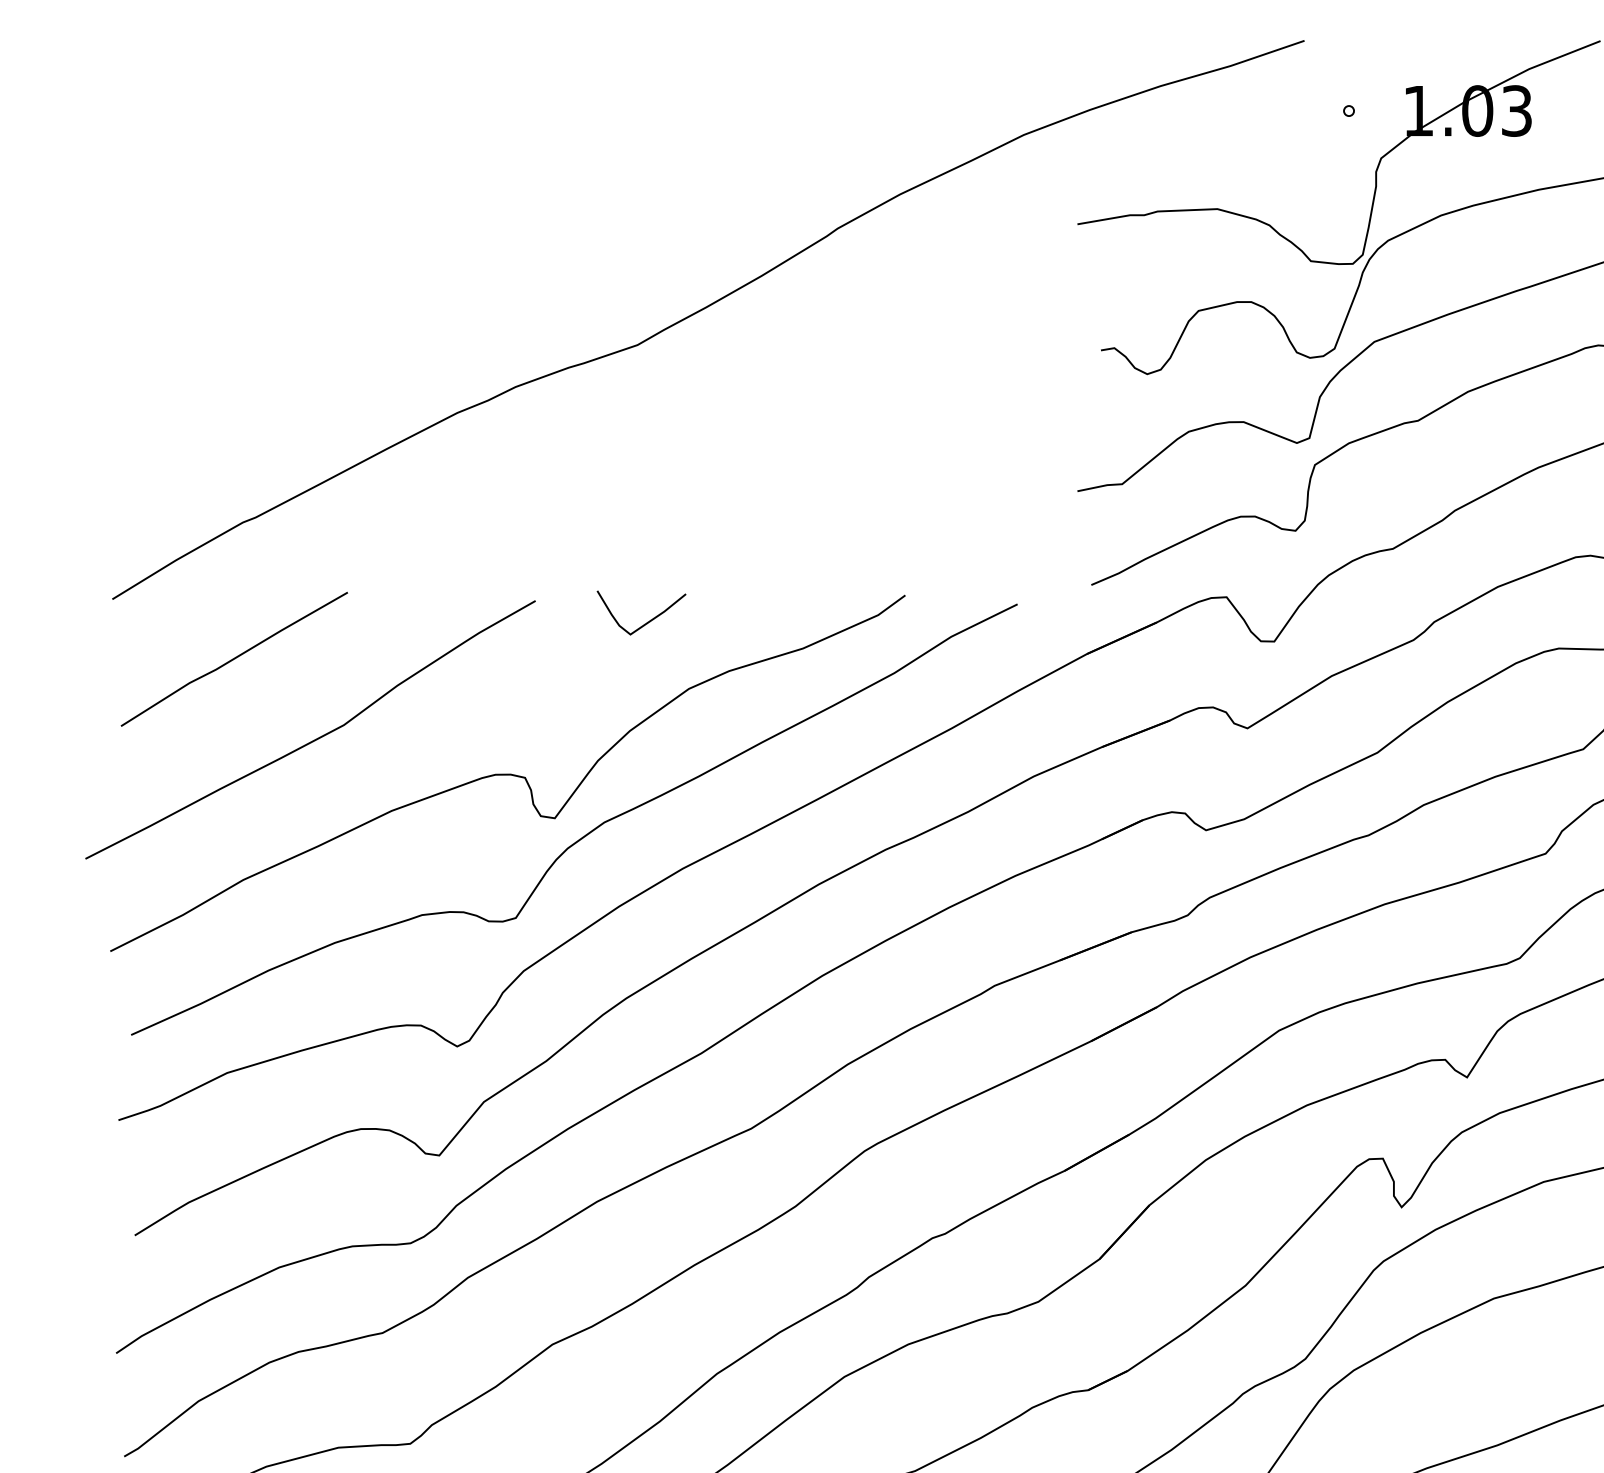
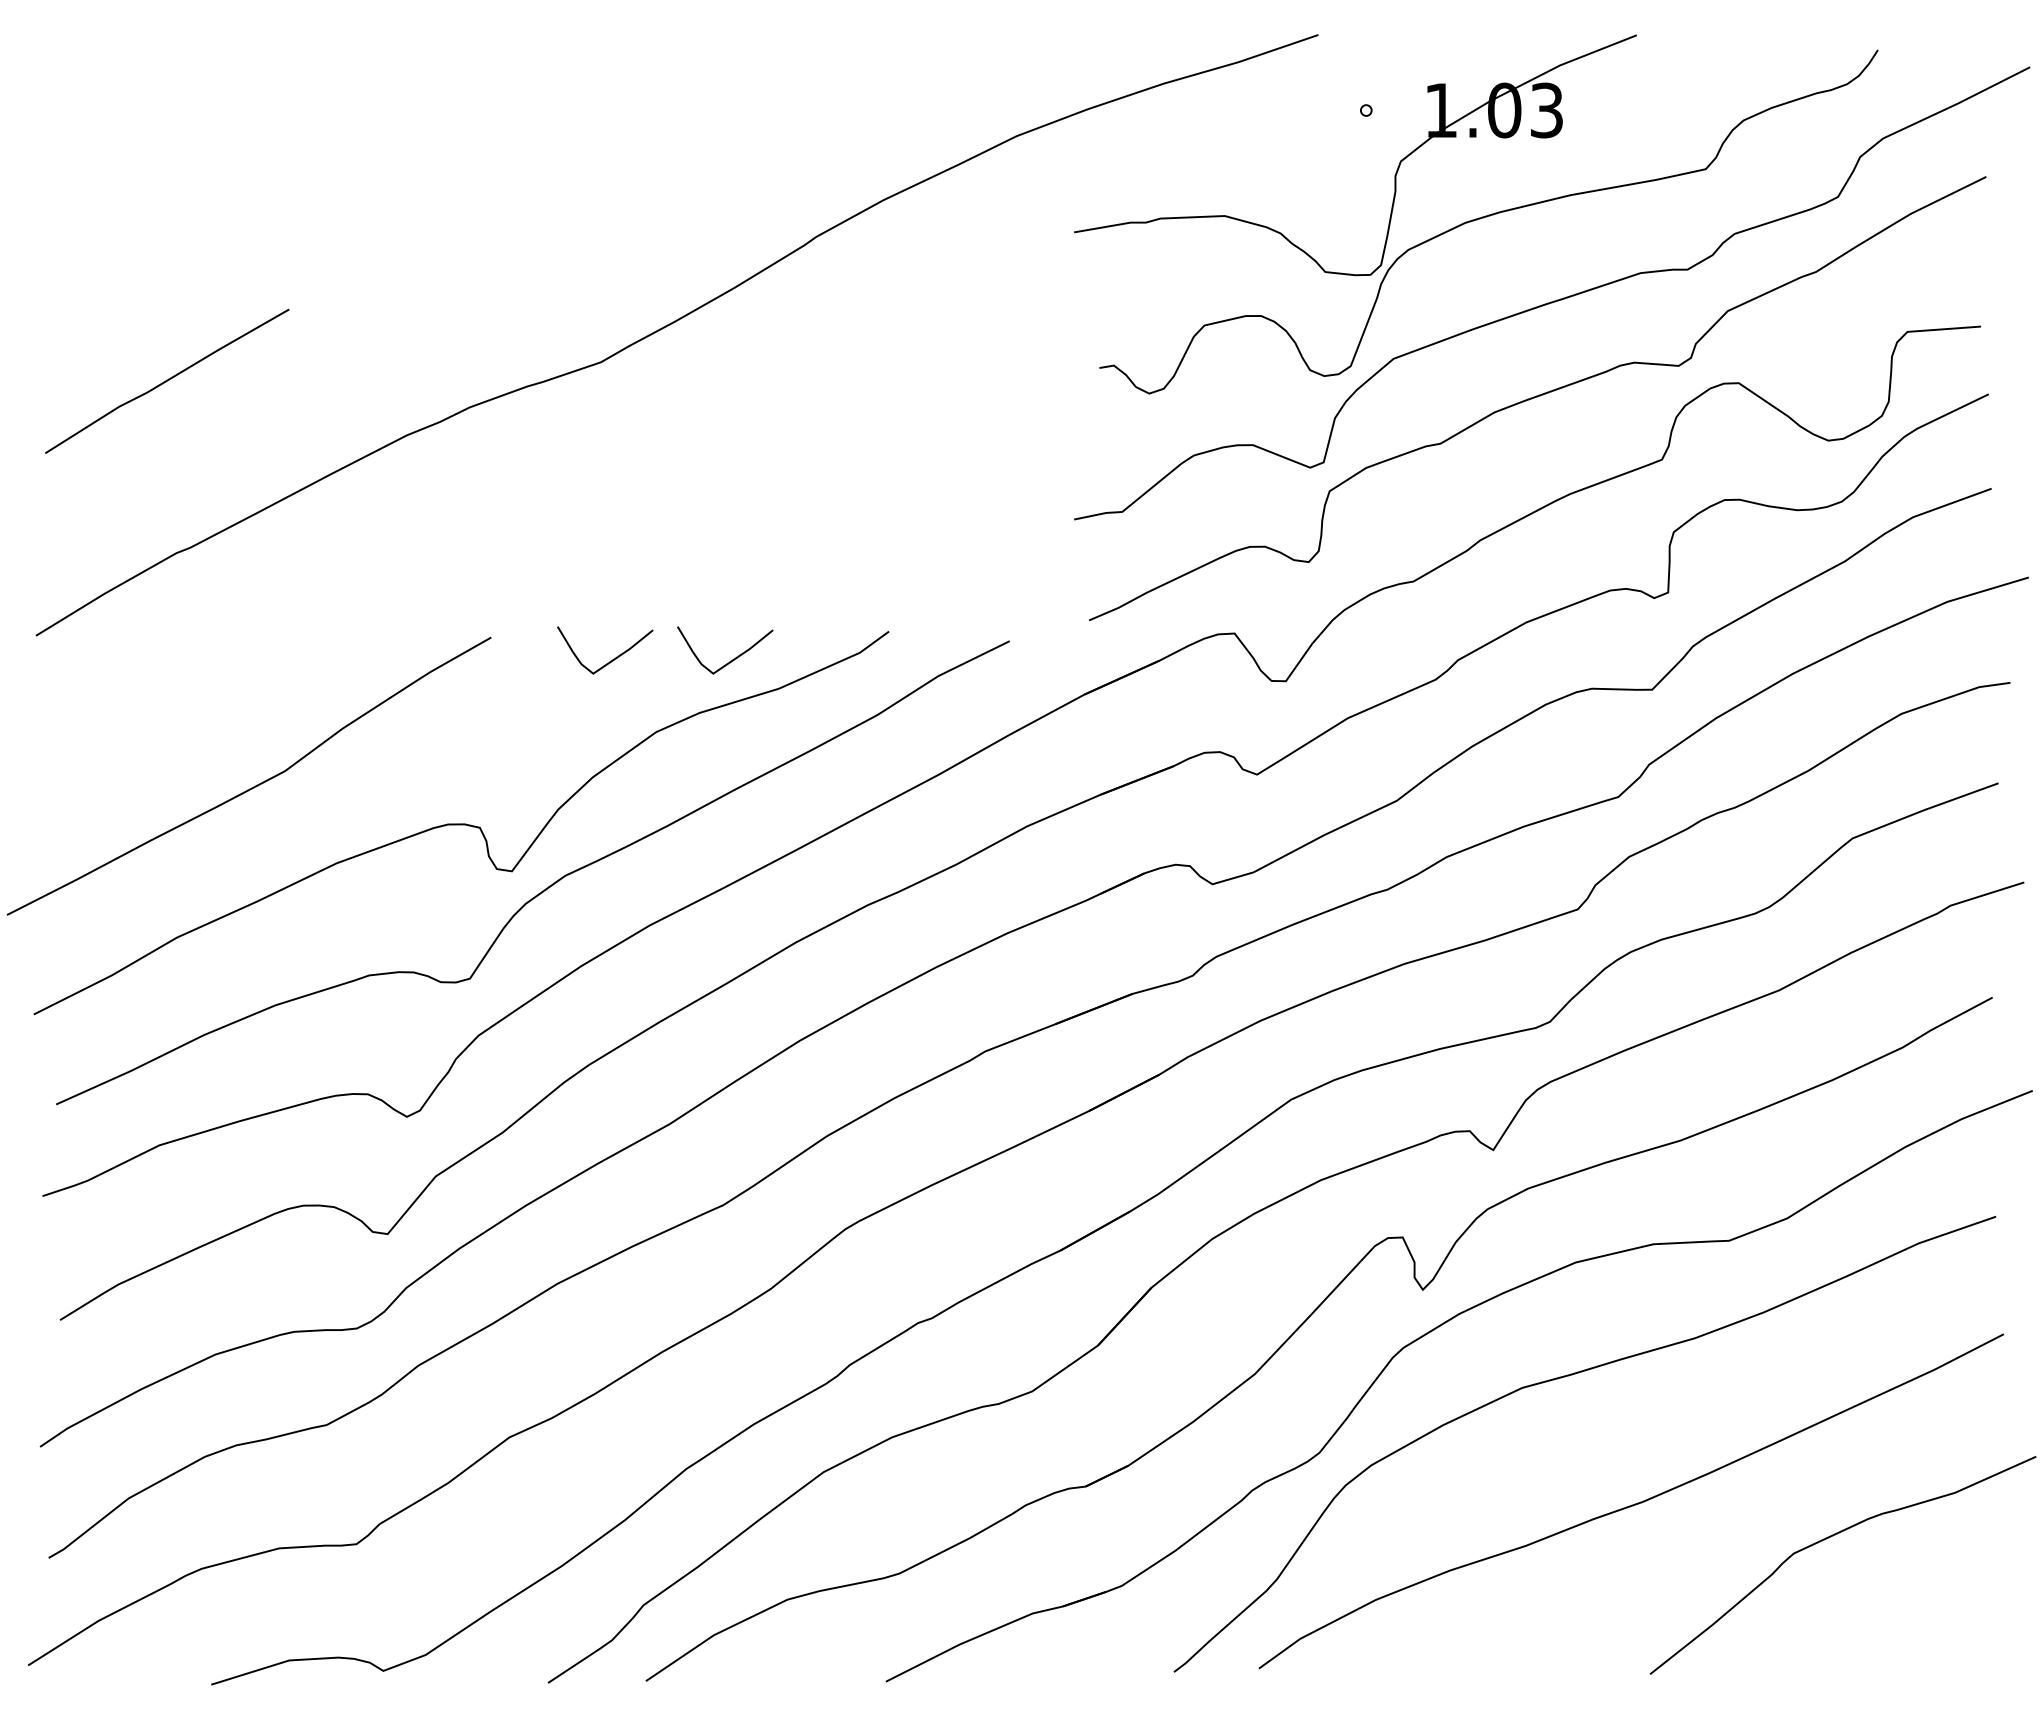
curve: (758, 622) -> (730, 660), added
line: (234, 658) -> (167, 380), moved

